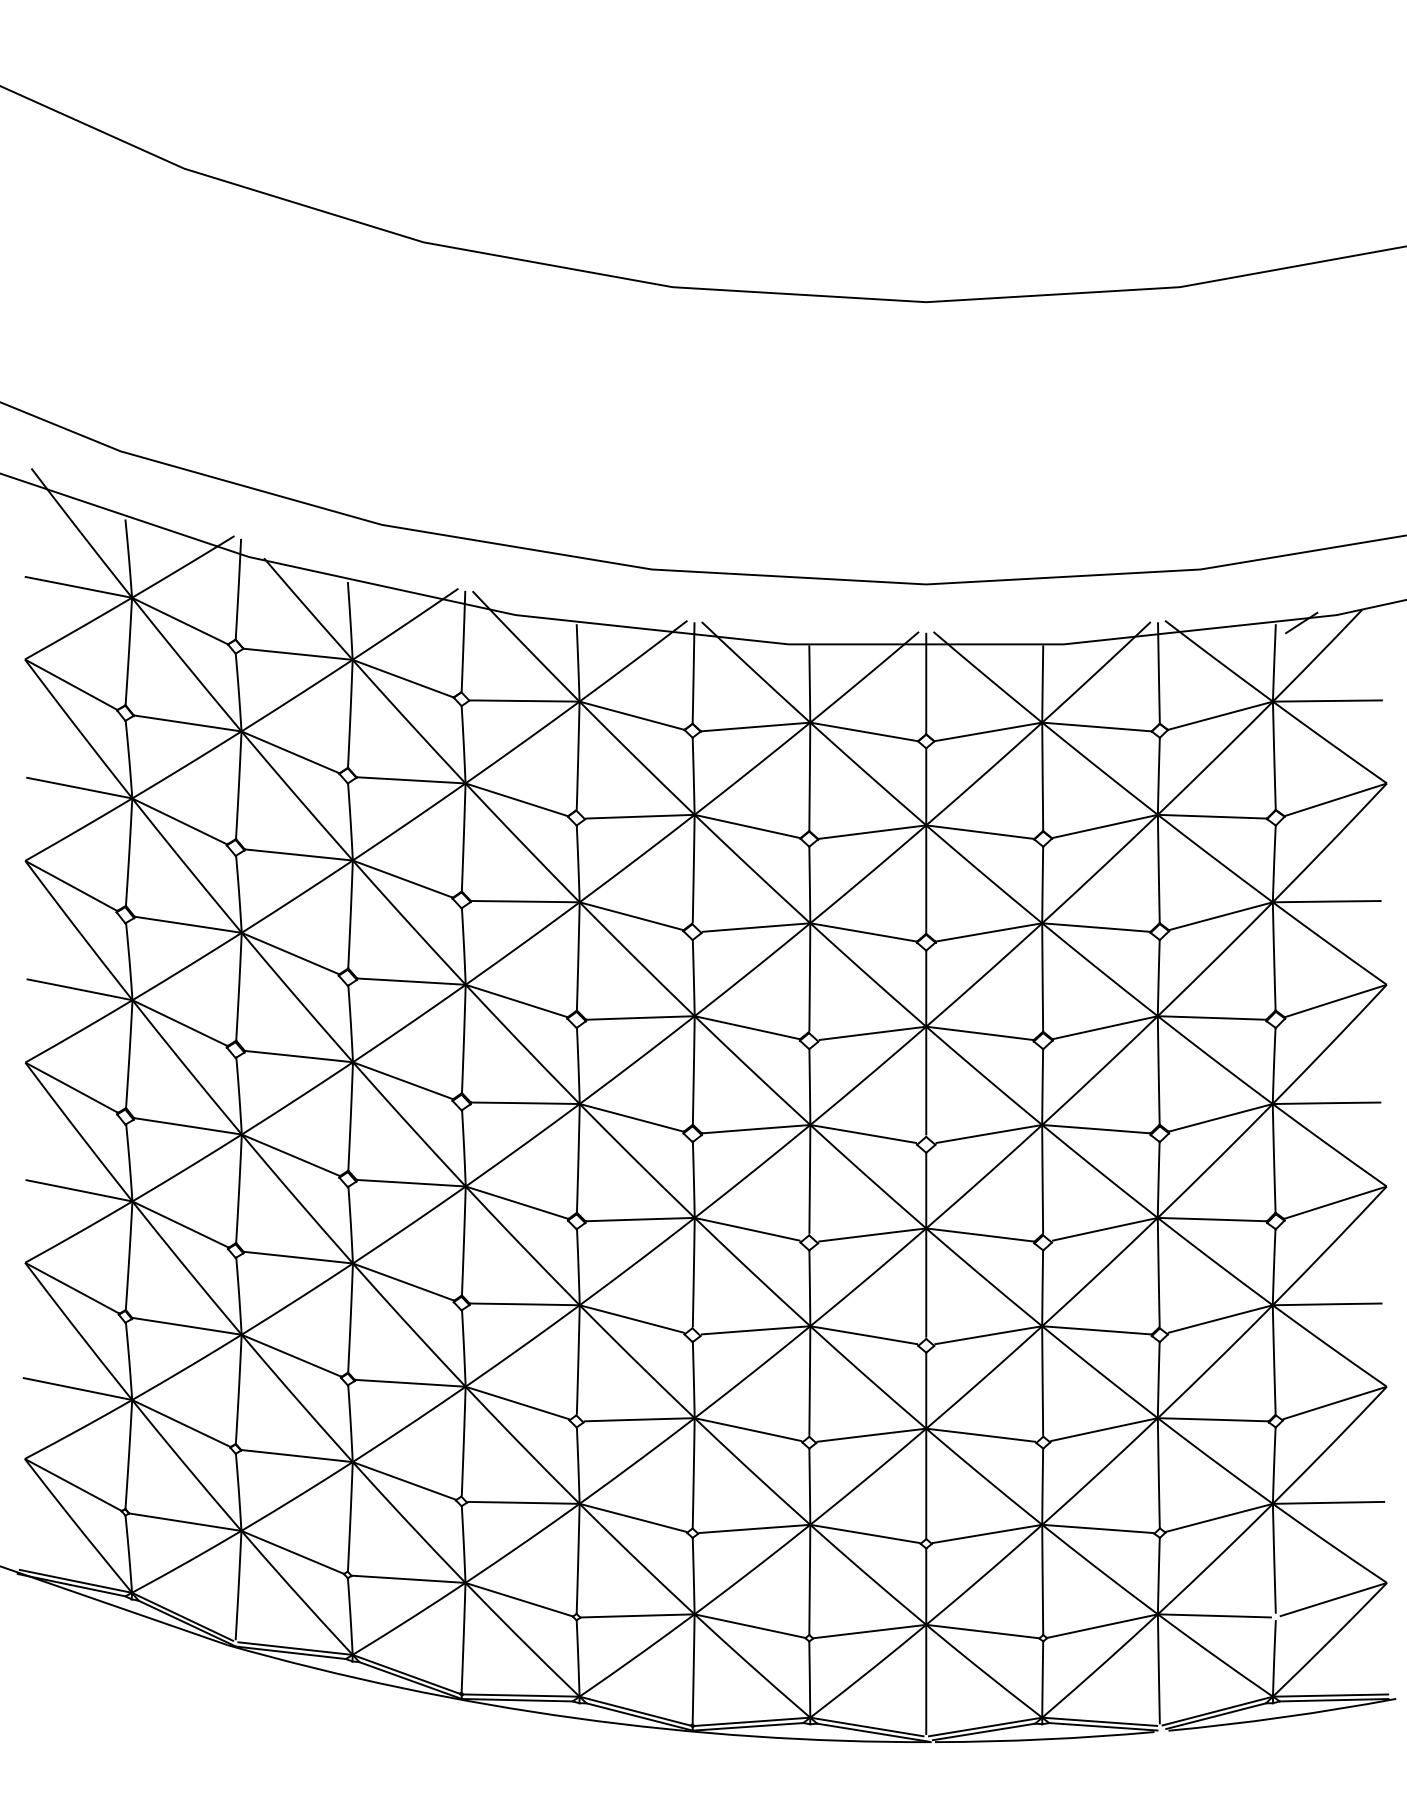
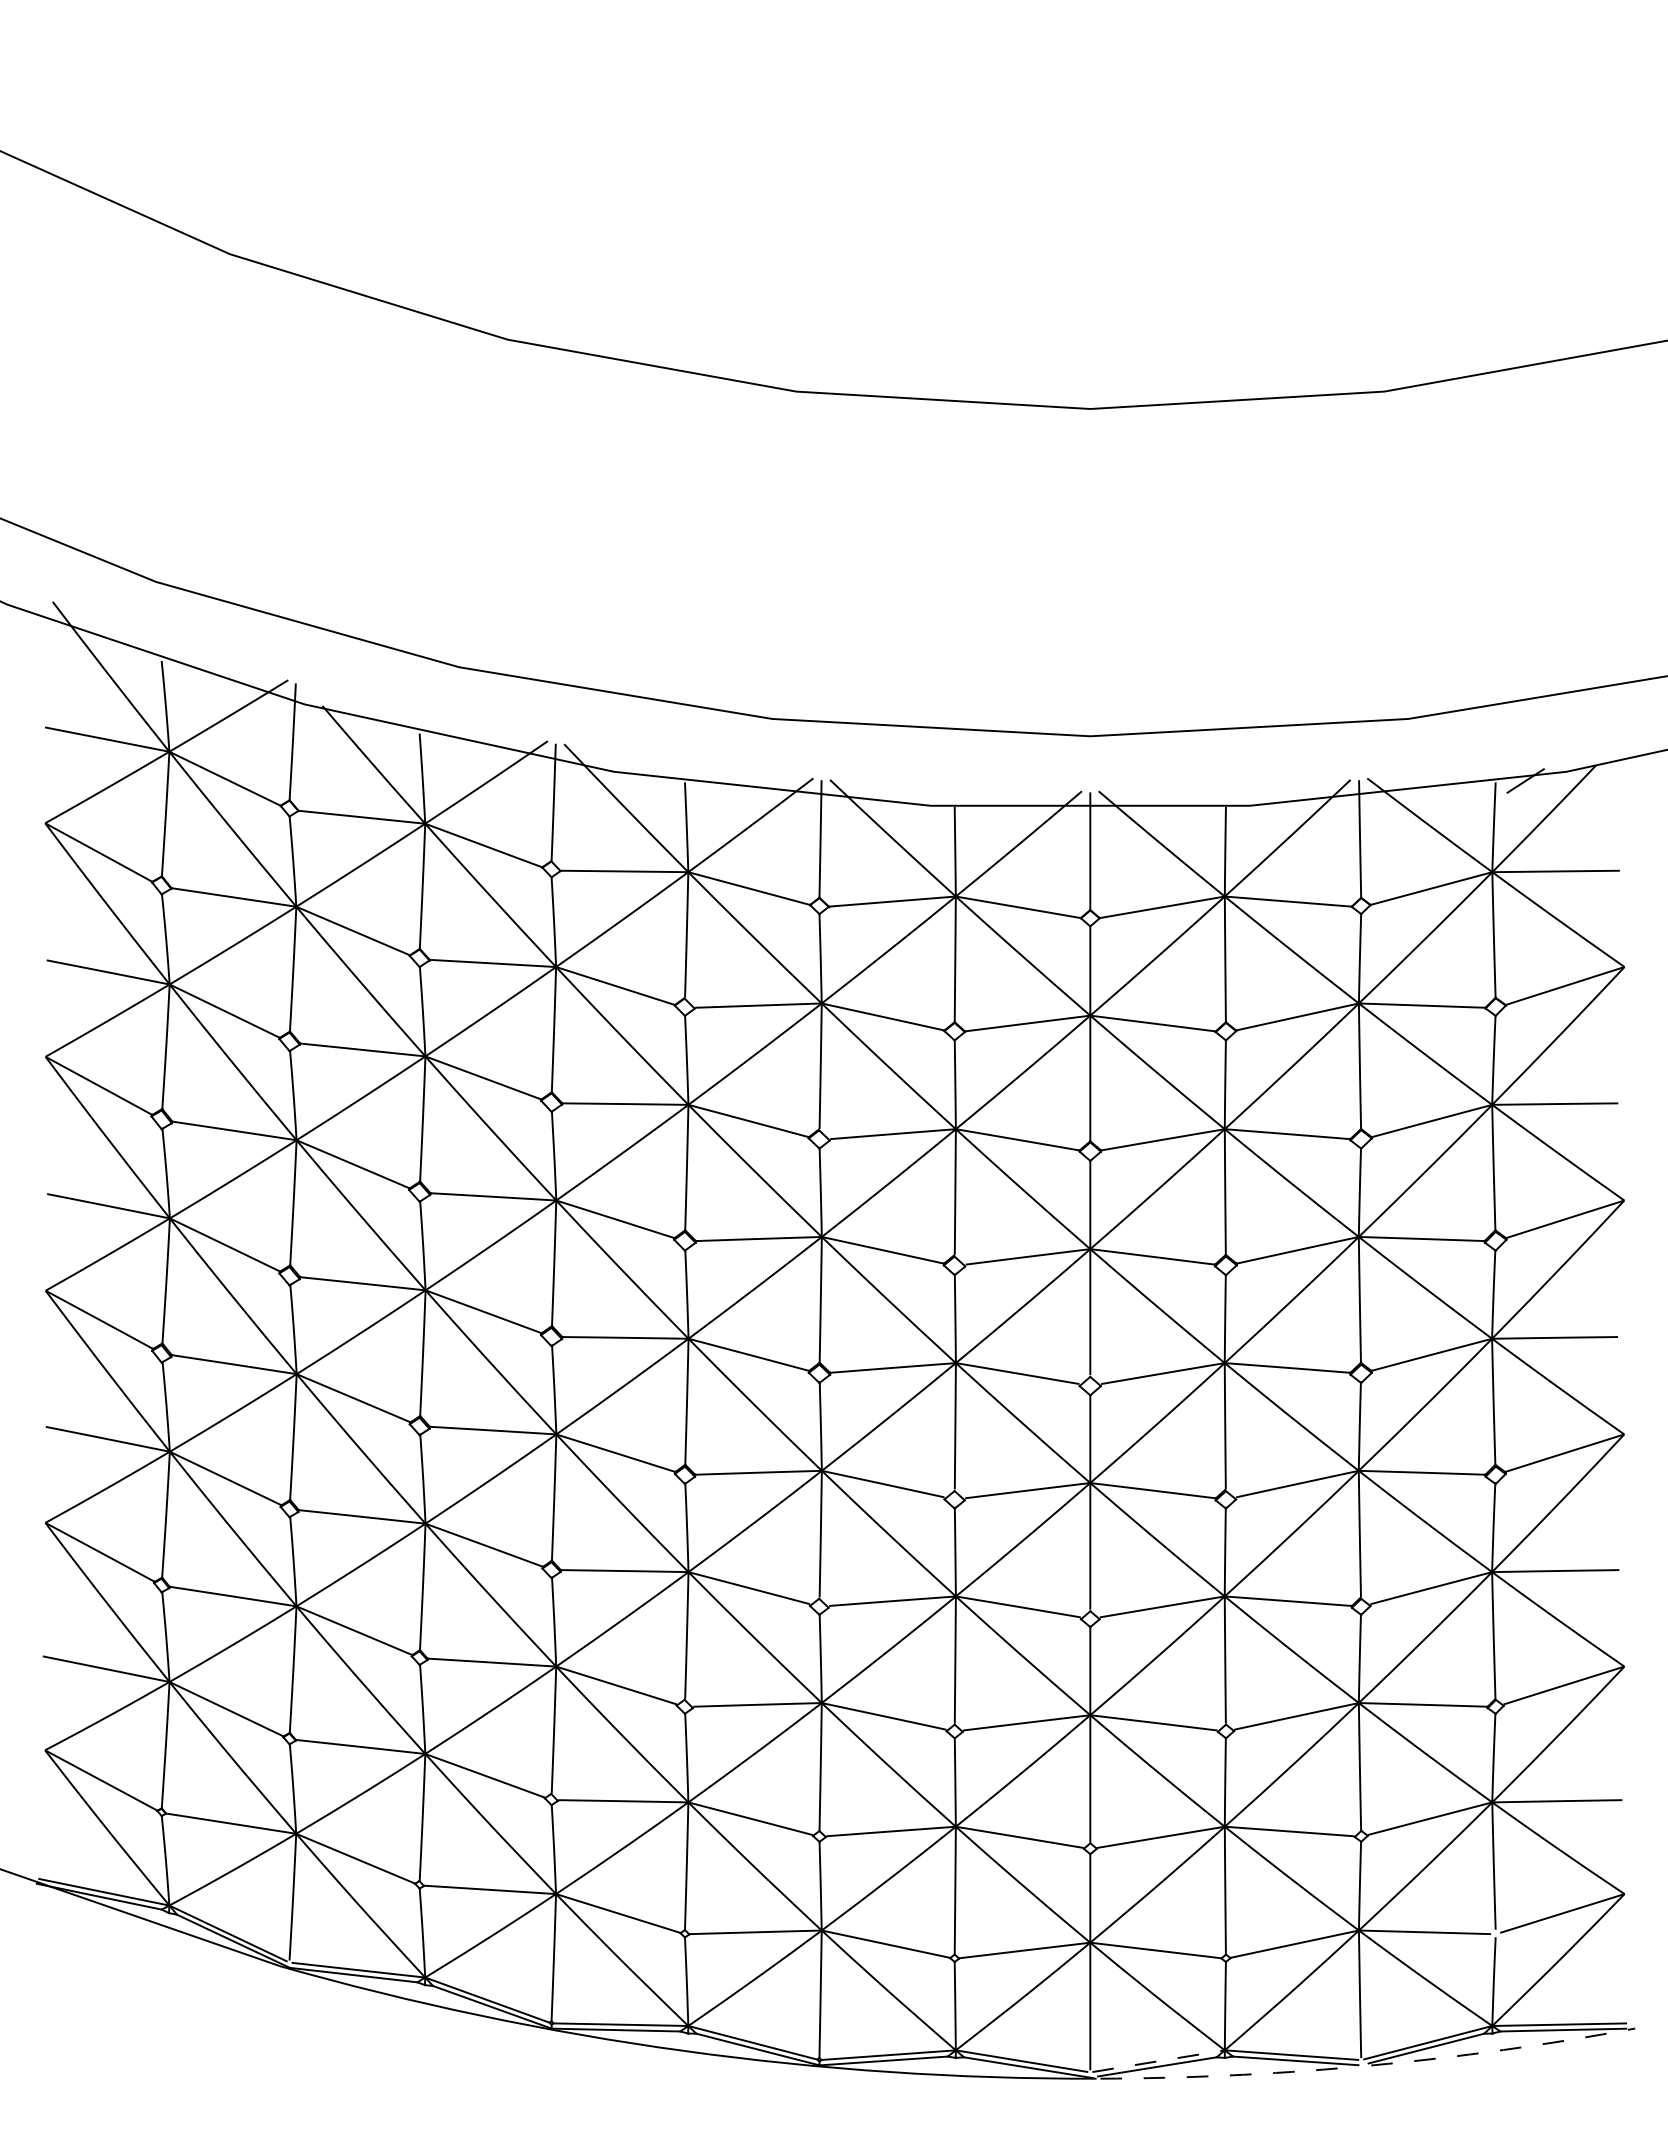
arc: (1282, 1716) -> (1503, 2049), solid -> dashed
line: (985, 1727) -> (1159, 2061), solid -> dashed
arc: (1044, 1739) -> (1227, 2075), solid -> dashed

